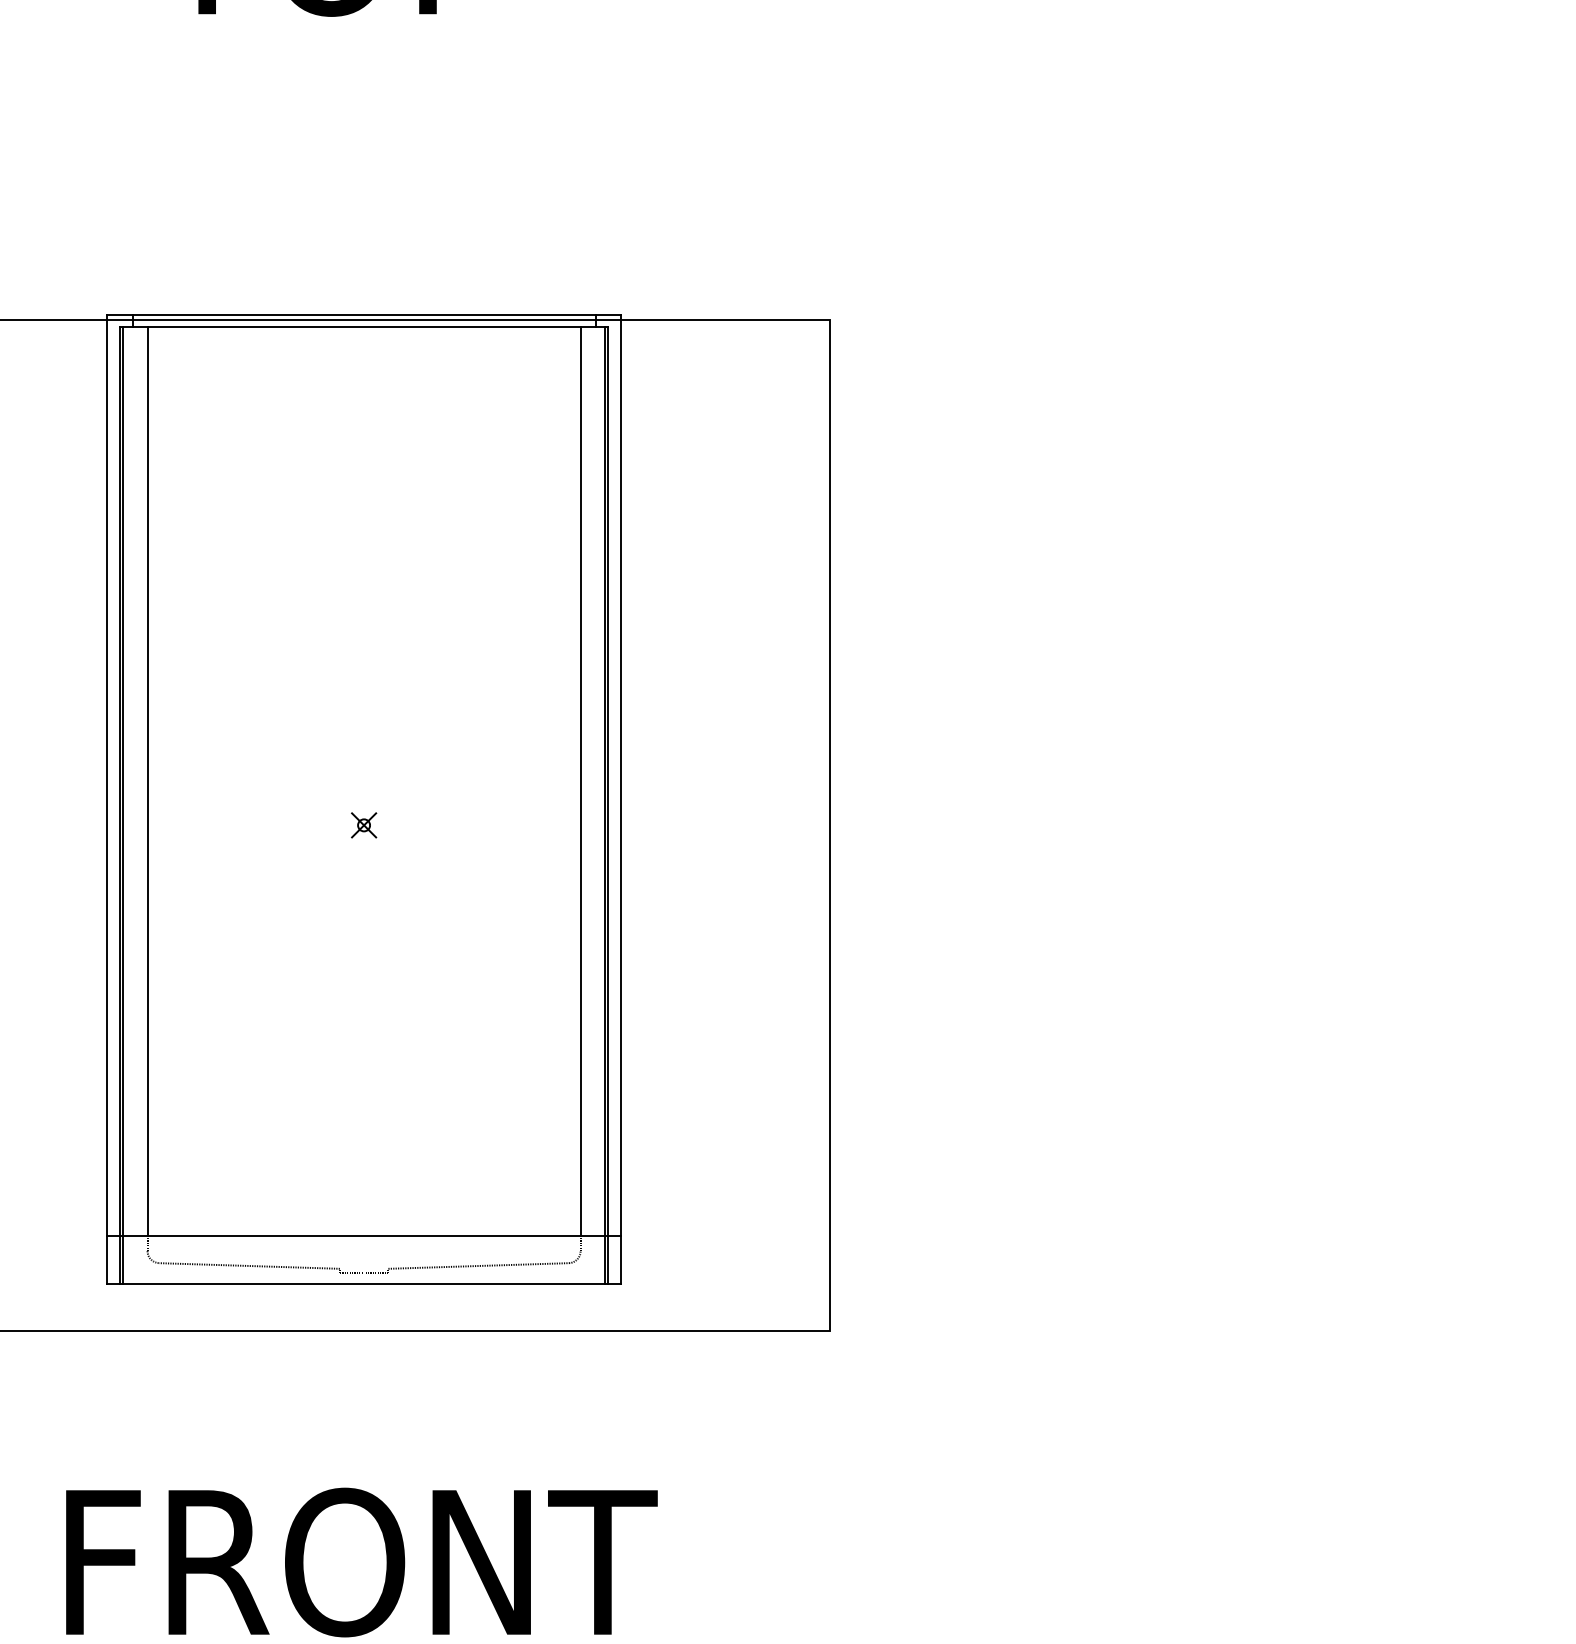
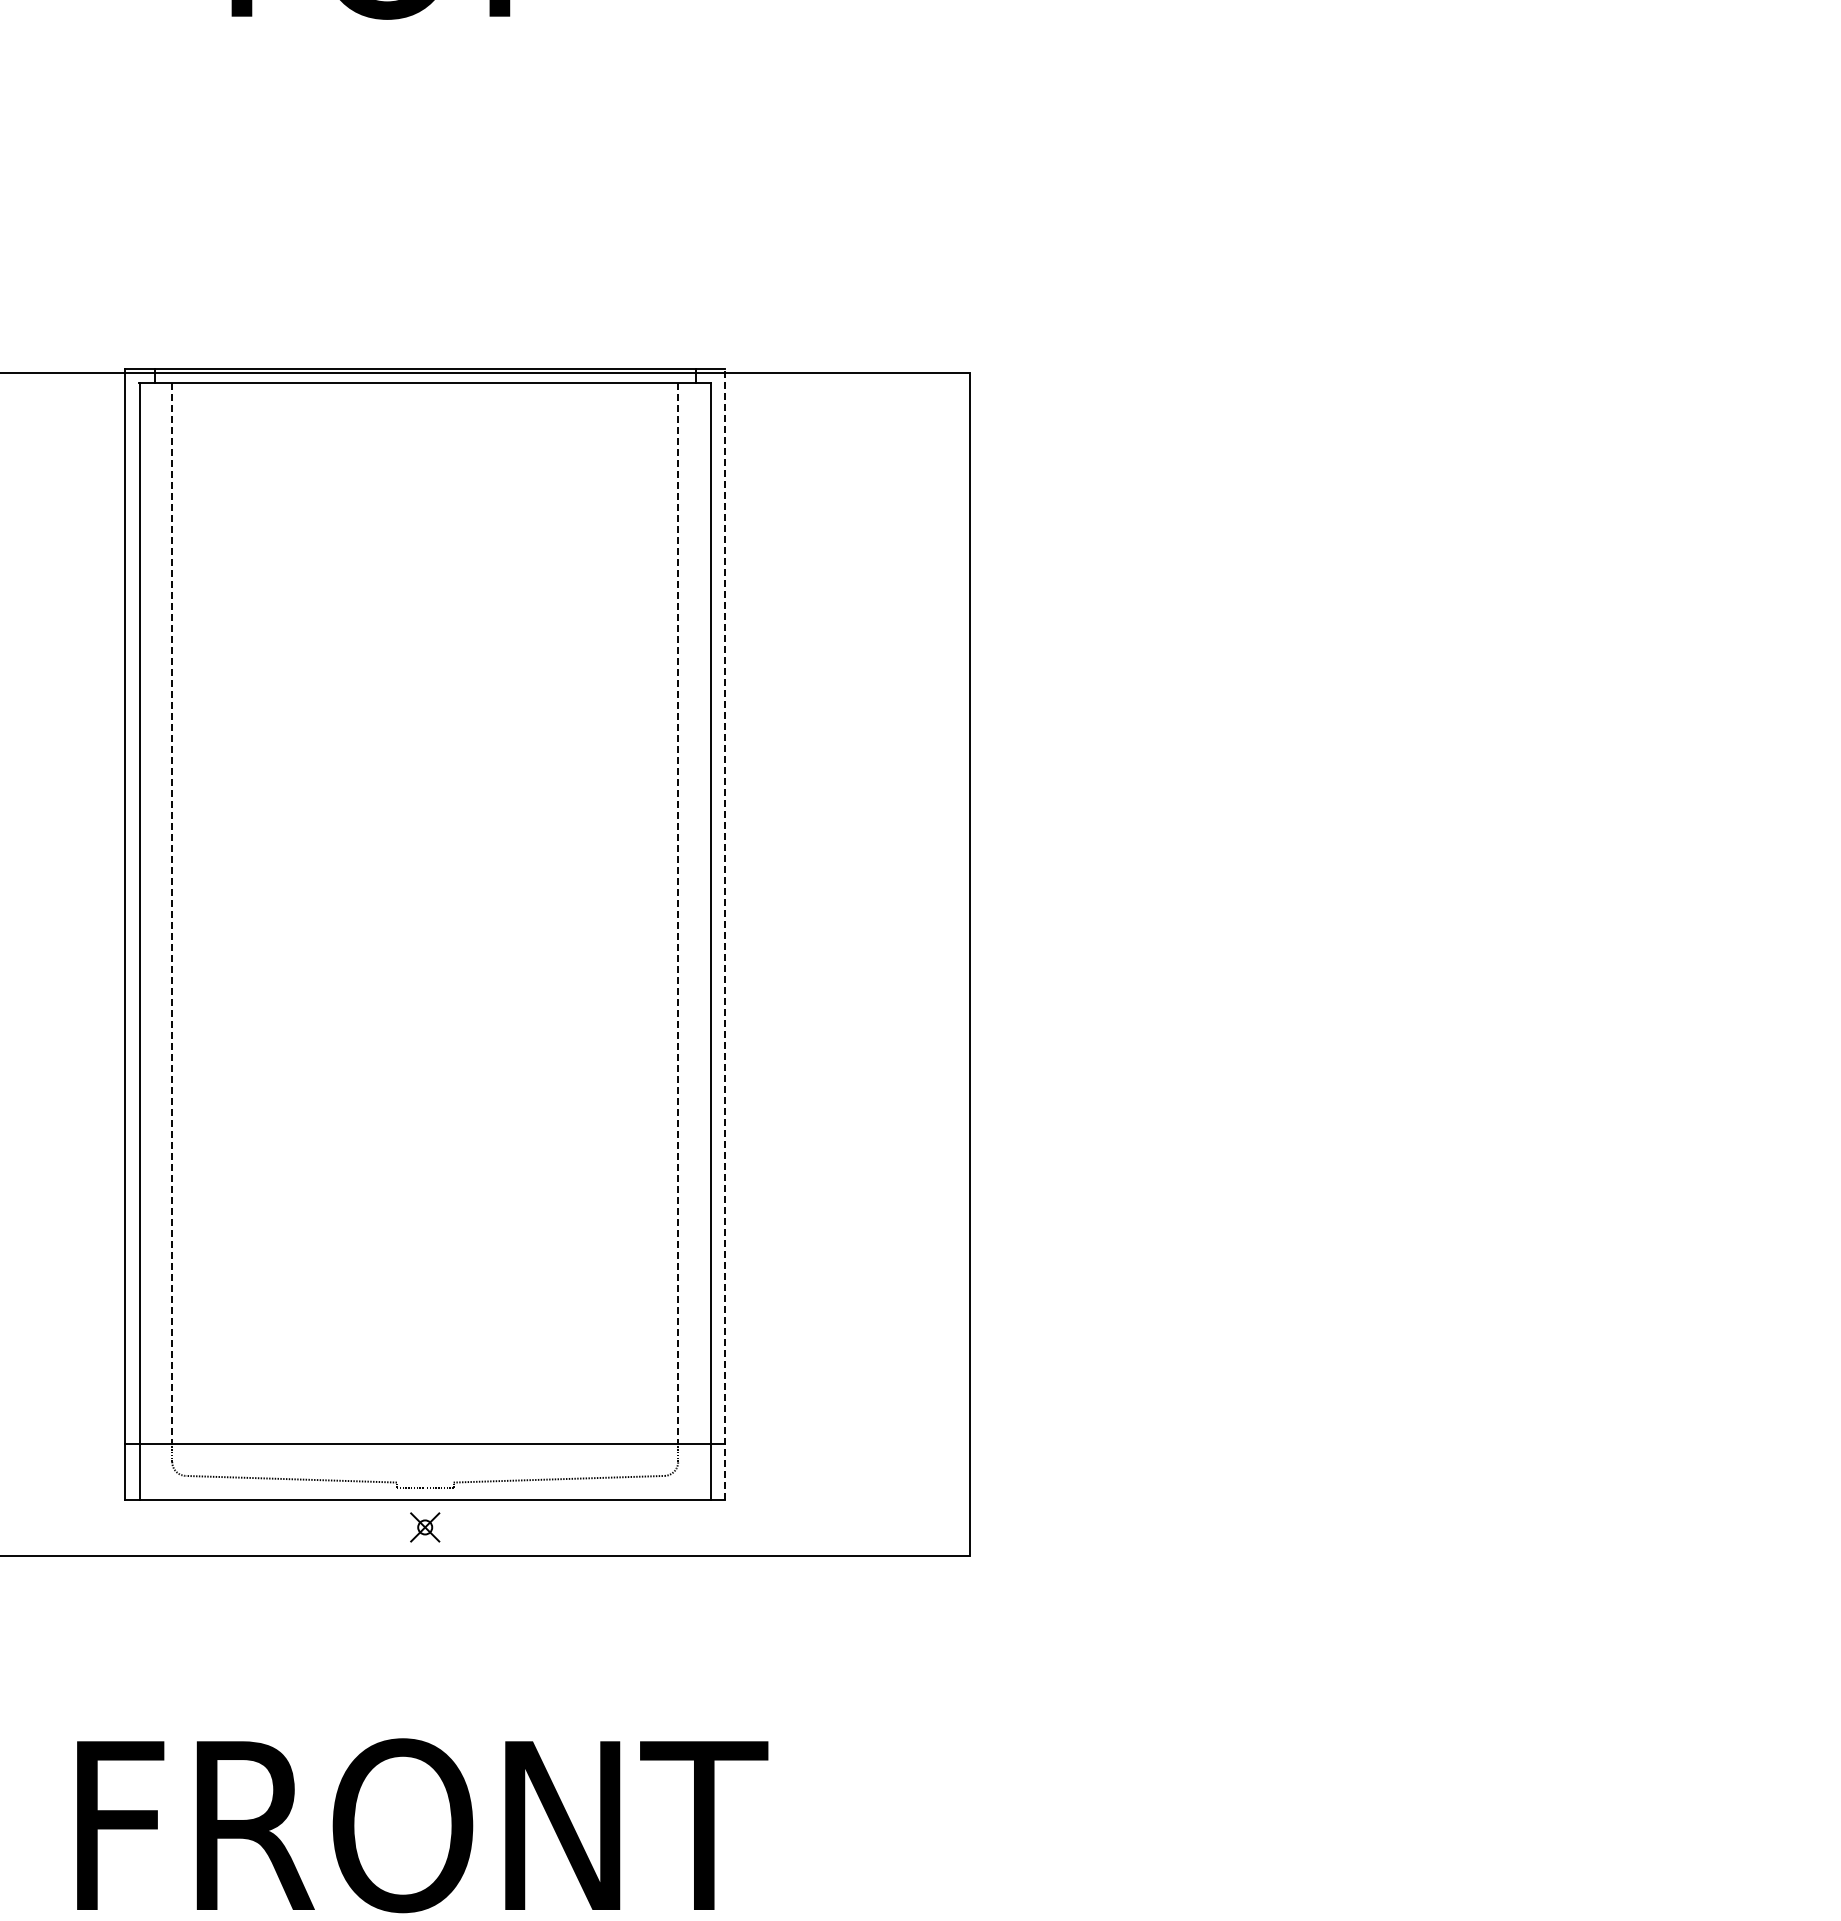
line: (147, 781) -> (172, 913), solid -> dashed
line: (580, 781) -> (678, 913), solid -> dashed
line: (621, 799) -> (725, 934), solid -> dashed
line: (123, 805) -> (144, 941), removed
line: (604, 805) -> (706, 941), removed
part: (364, 825) -> (425, 1527), moved

